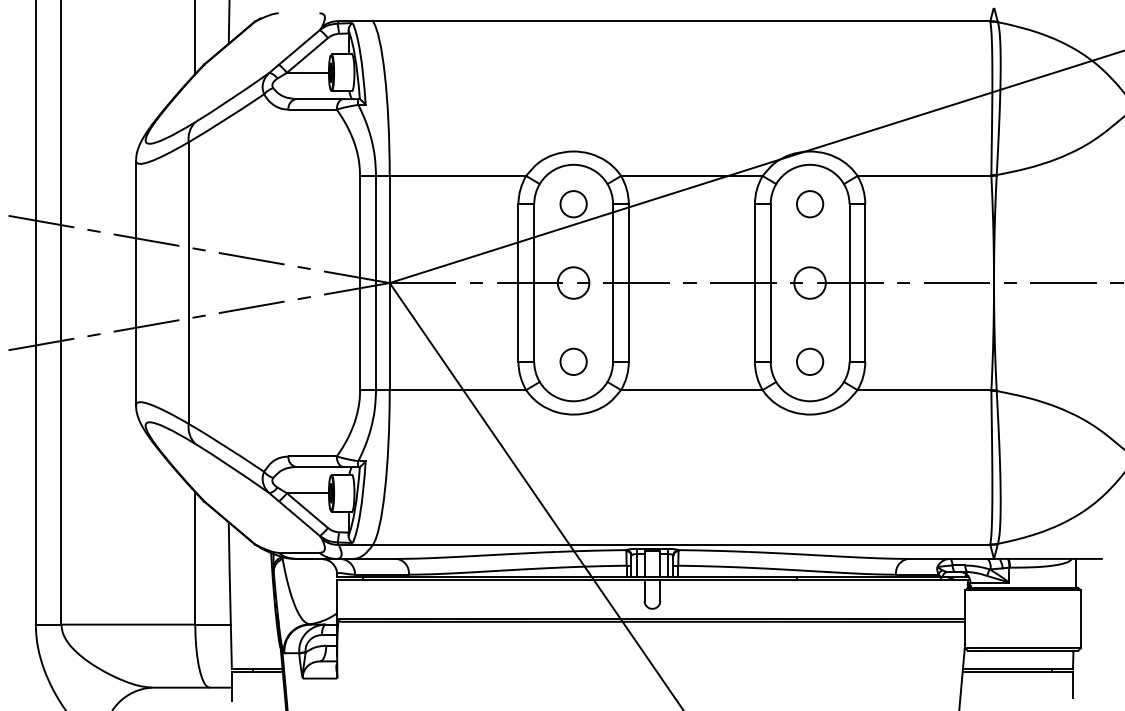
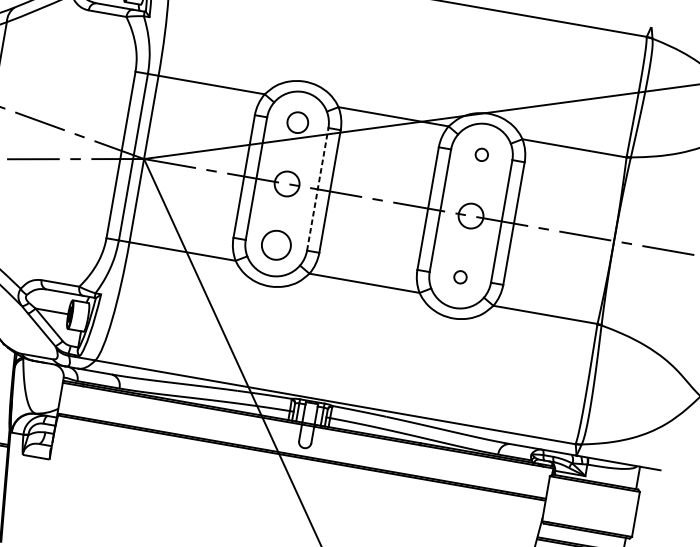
circle: (810, 204) -> (482, 155), size x0.6
line: (613, 283) -> (318, 189), solid -> dashed
circle: (573, 361) -> (276, 245), size x1.4
circle: (810, 361) -> (460, 277), size x0.6

